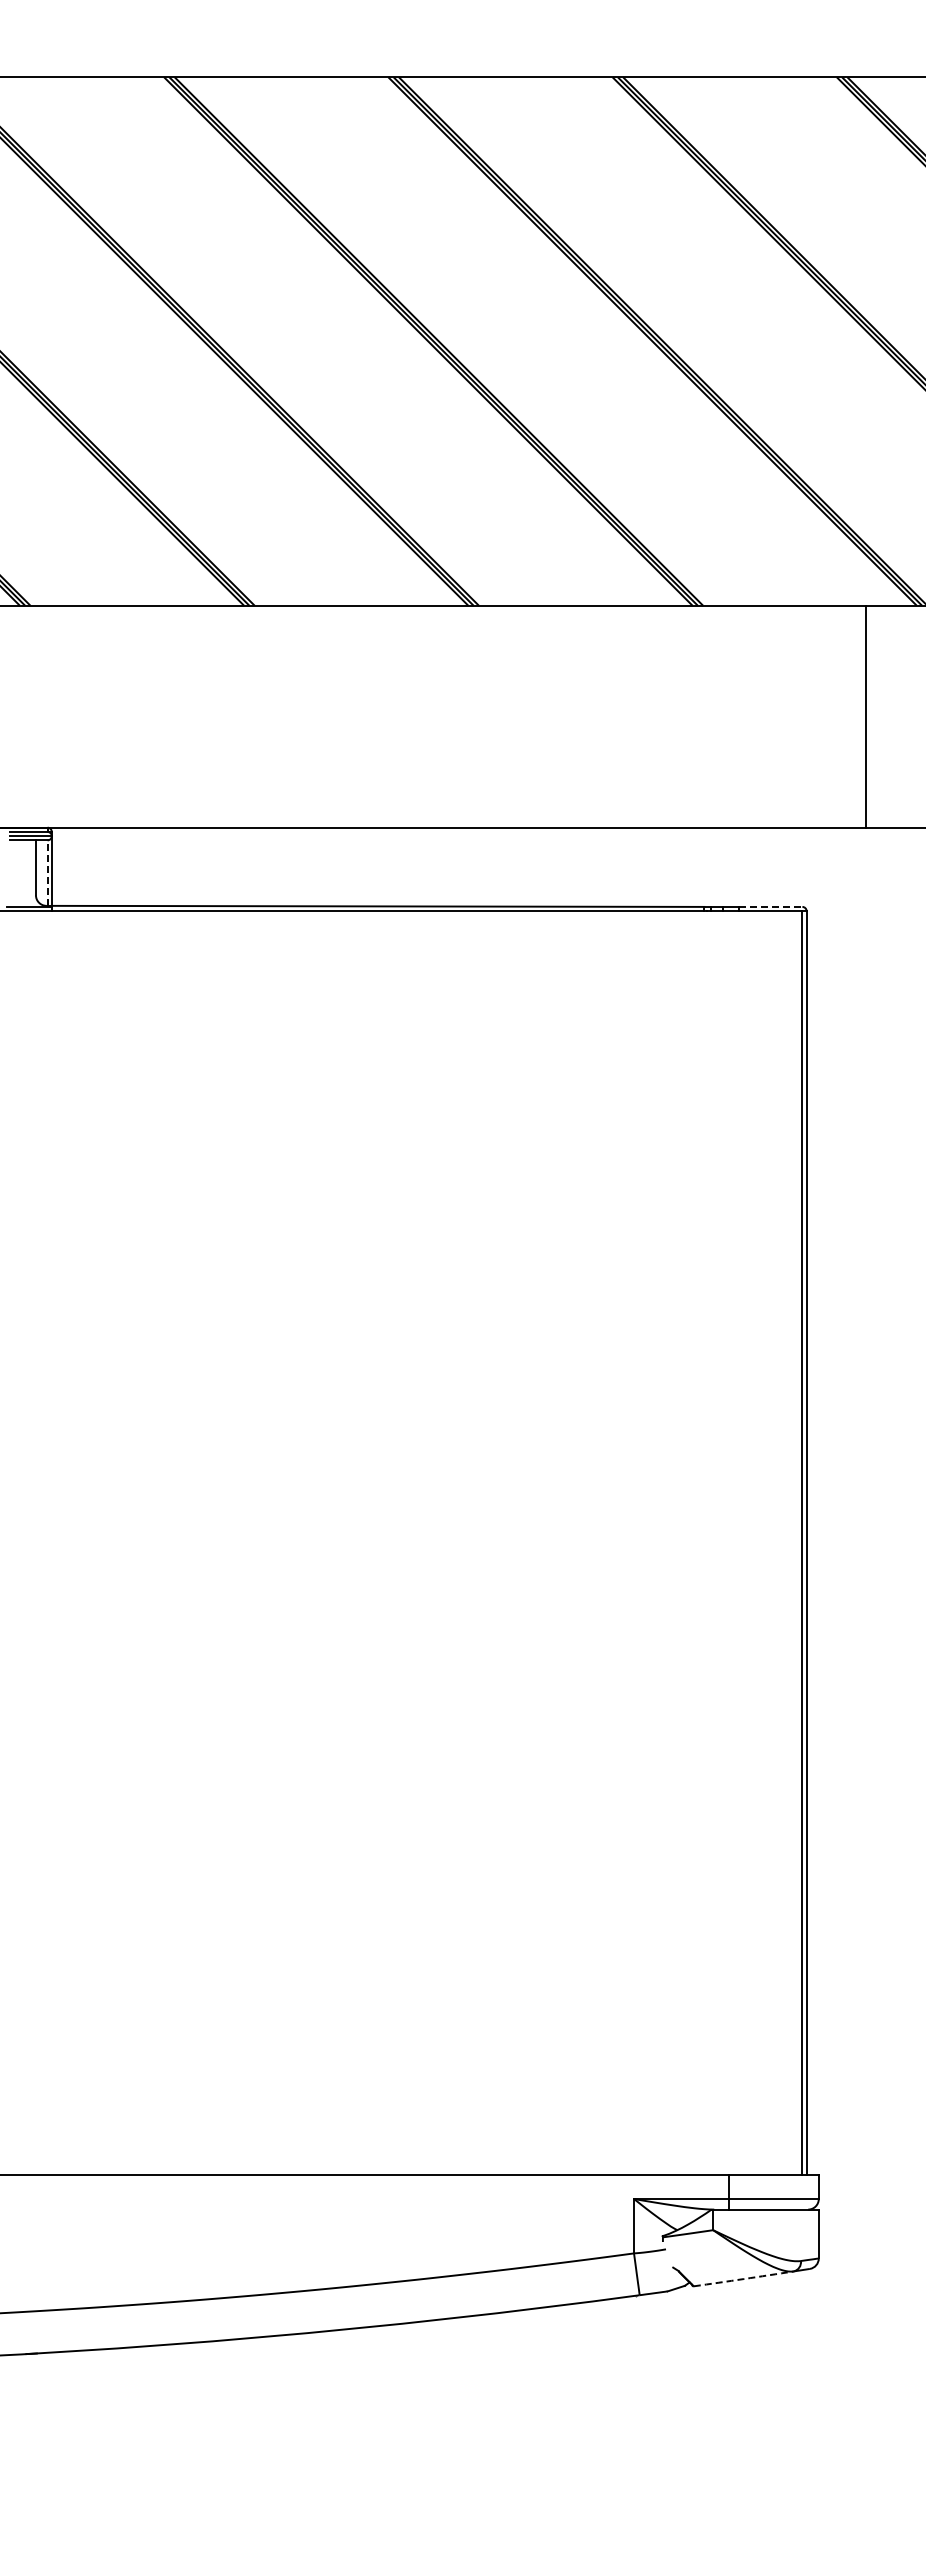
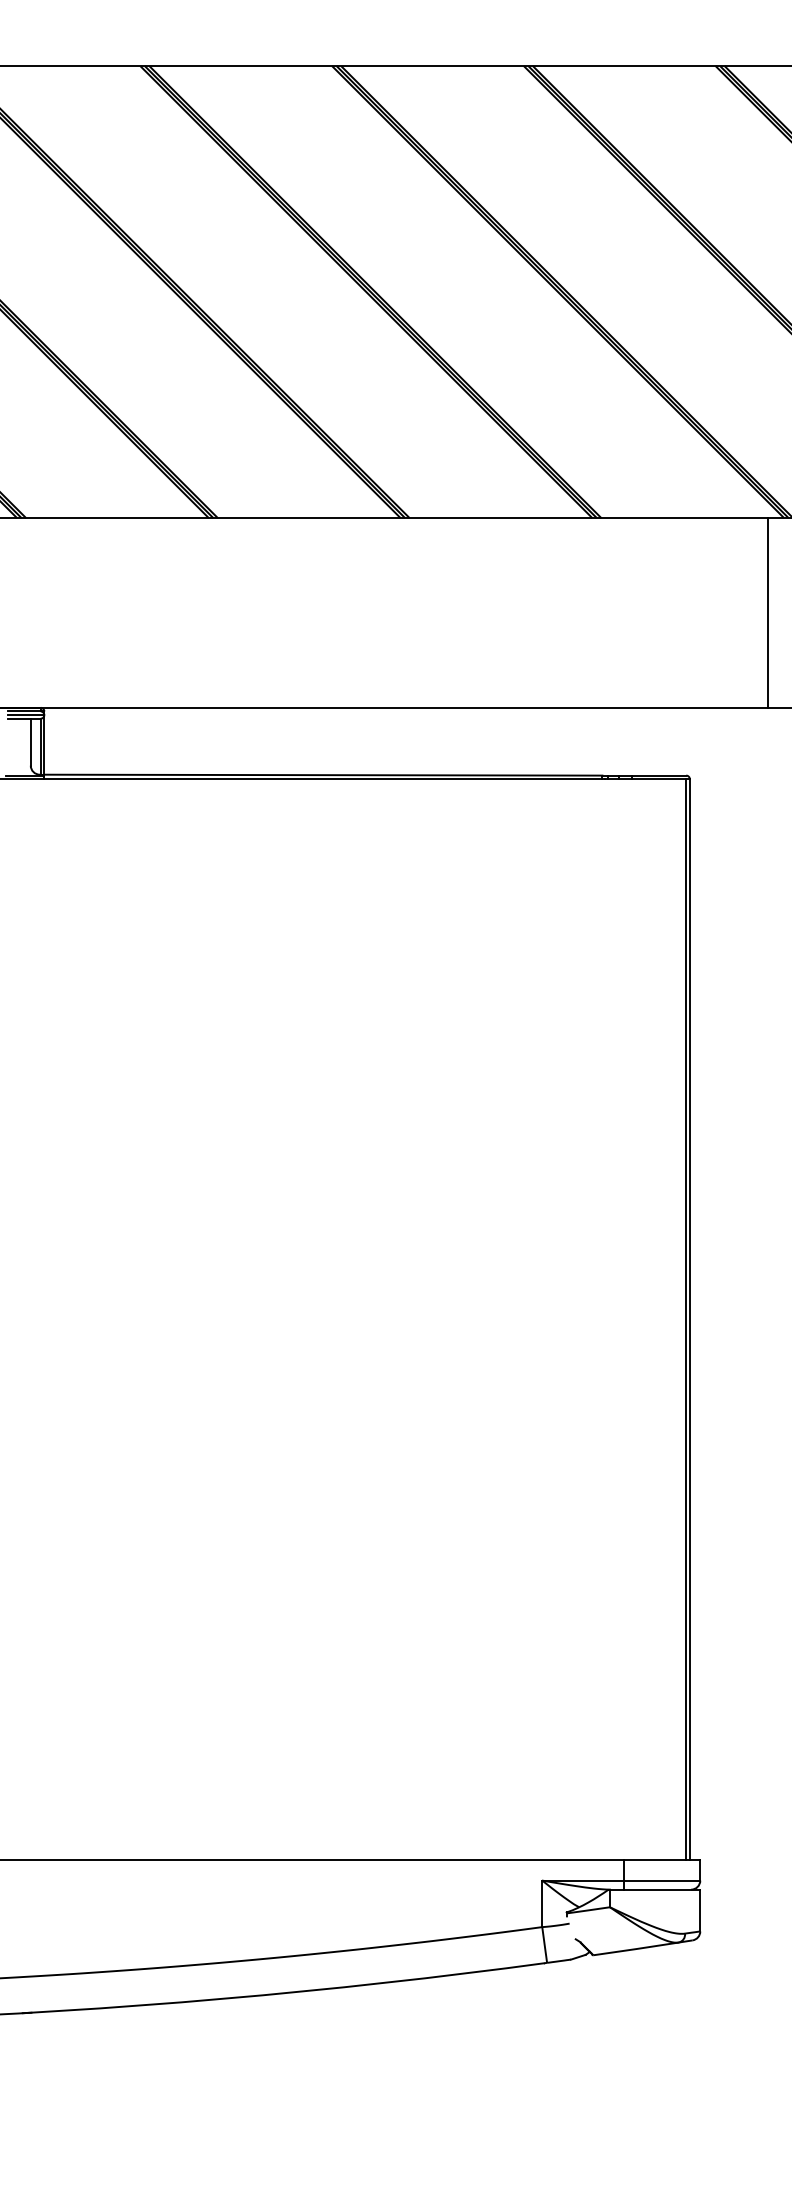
line: (866, 716) -> (768, 612), moved
line: (47, 873) -> (40, 747), dashed -> solid
line: (770, 906) -> (658, 775), dashed -> solid
arc: (743, 2279) -> (635, 1949), dashed -> solid

